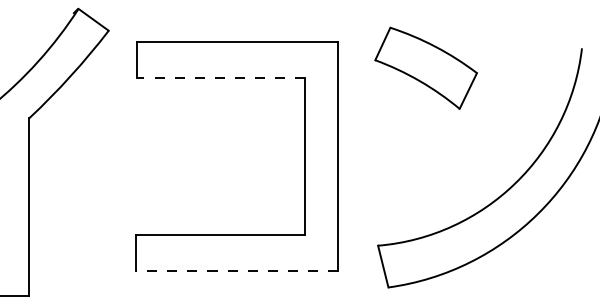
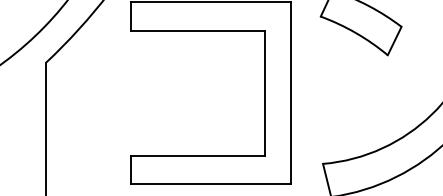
line: (220, 77) -> (197, 30), dashed -> solid
line: (236, 271) -> (210, 184), dashed -> solid

